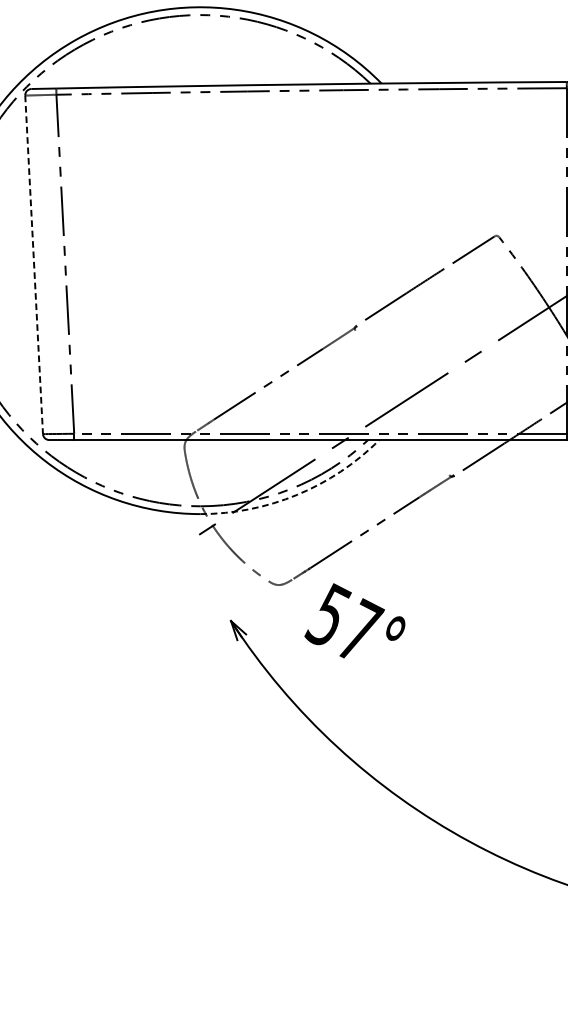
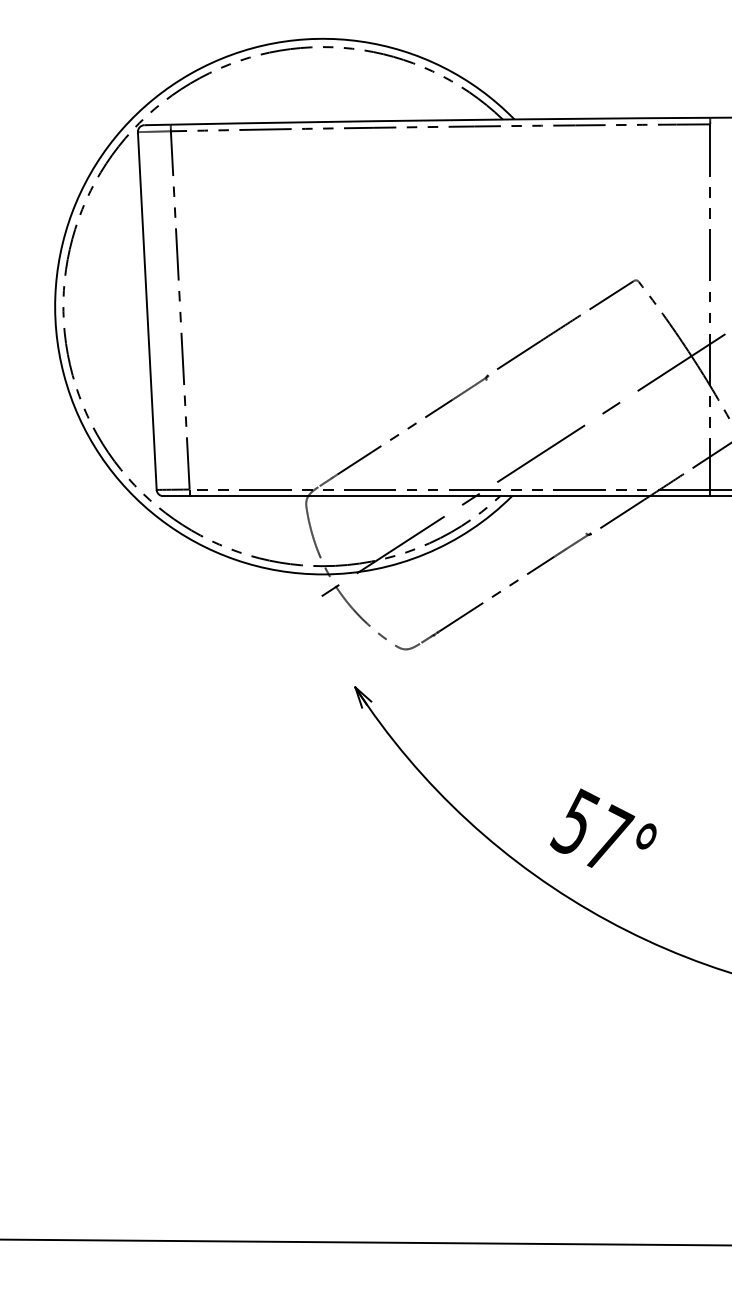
line: (34, 265) -> (147, 311), dashed -> solid
arc: (297, 495) -> (425, 554), dashed -> solid
text: (355, 620) -> (603, 827), moved

